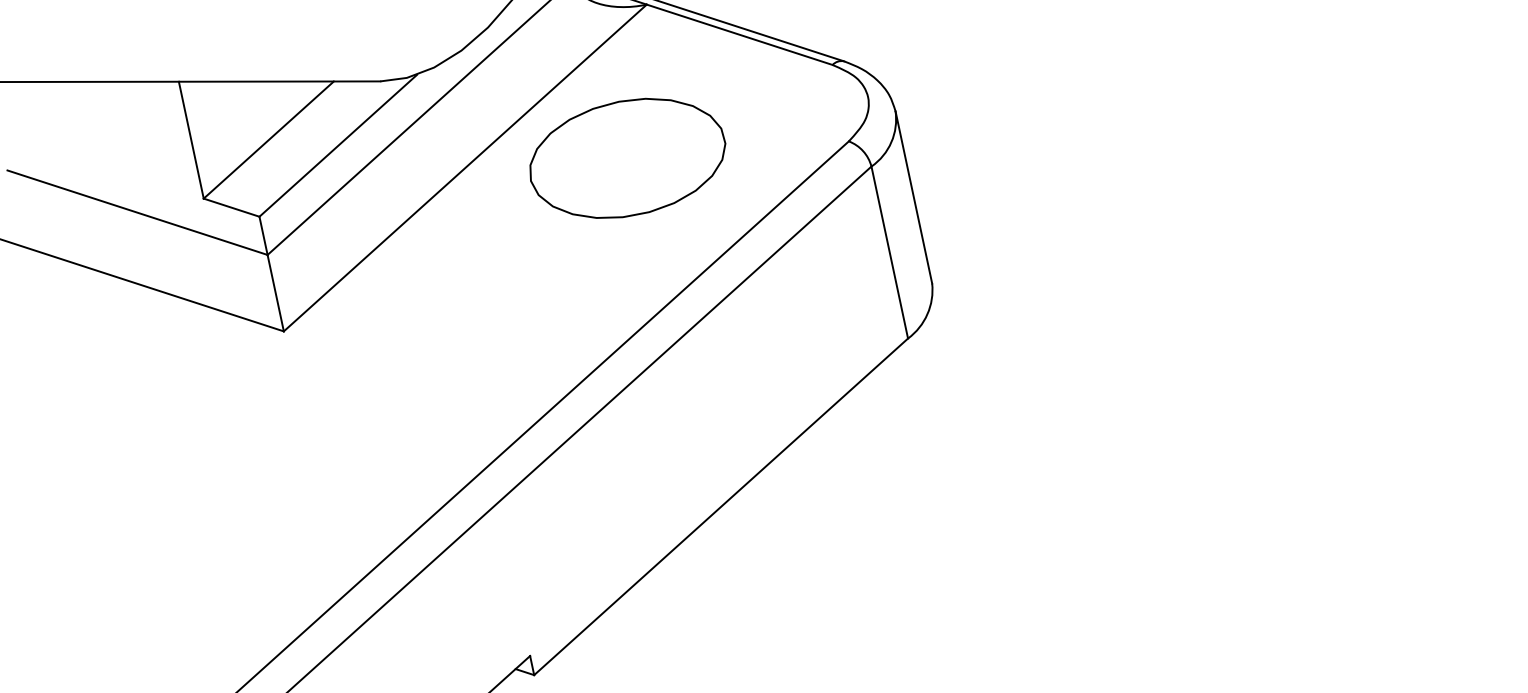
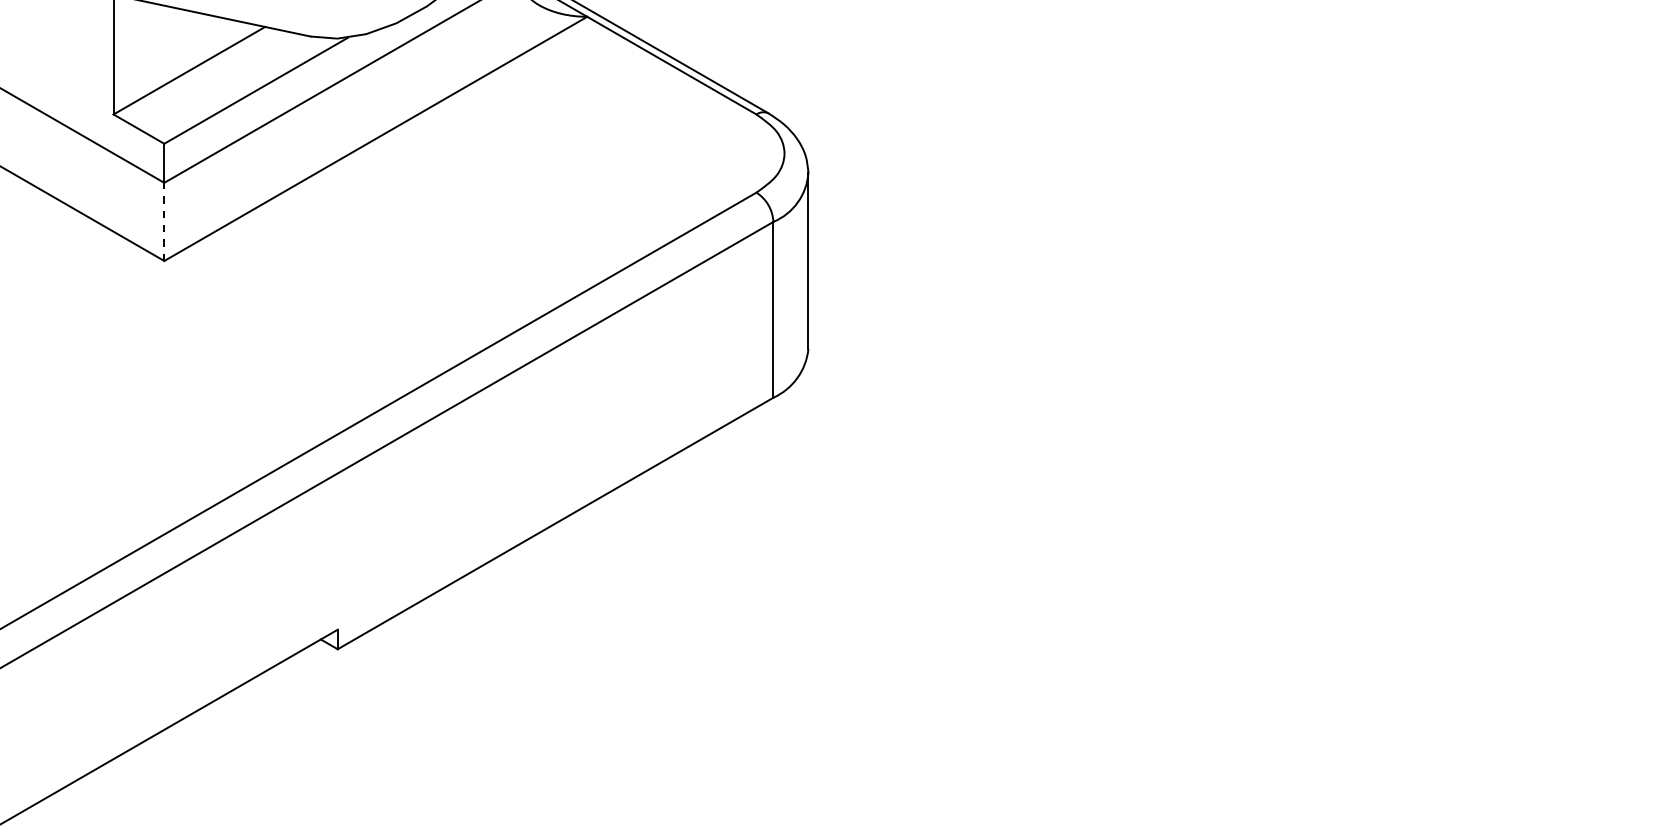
part: (627, 158) -> (536, 163), removed
line: (275, 292) -> (164, 221), solid -> dashed

